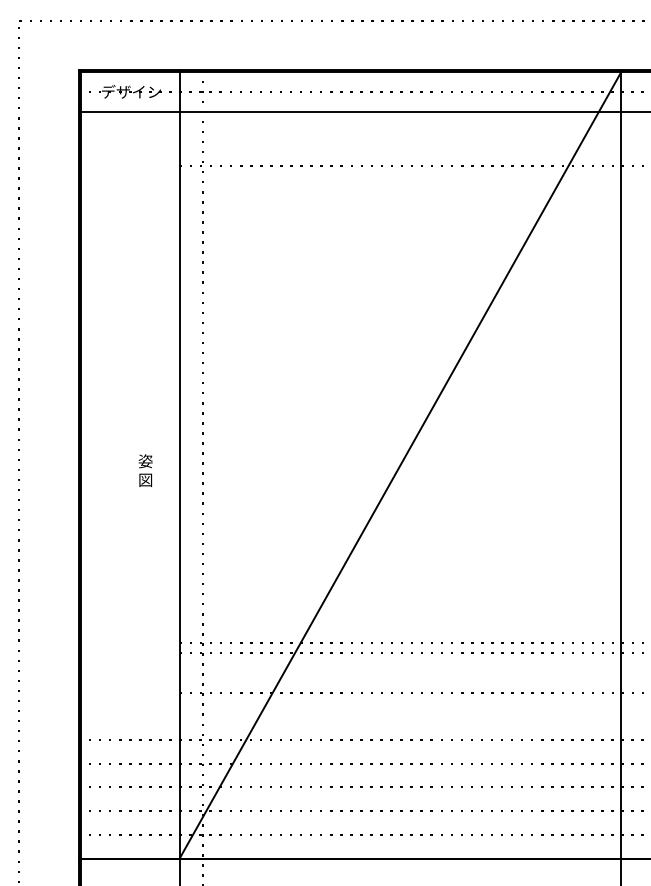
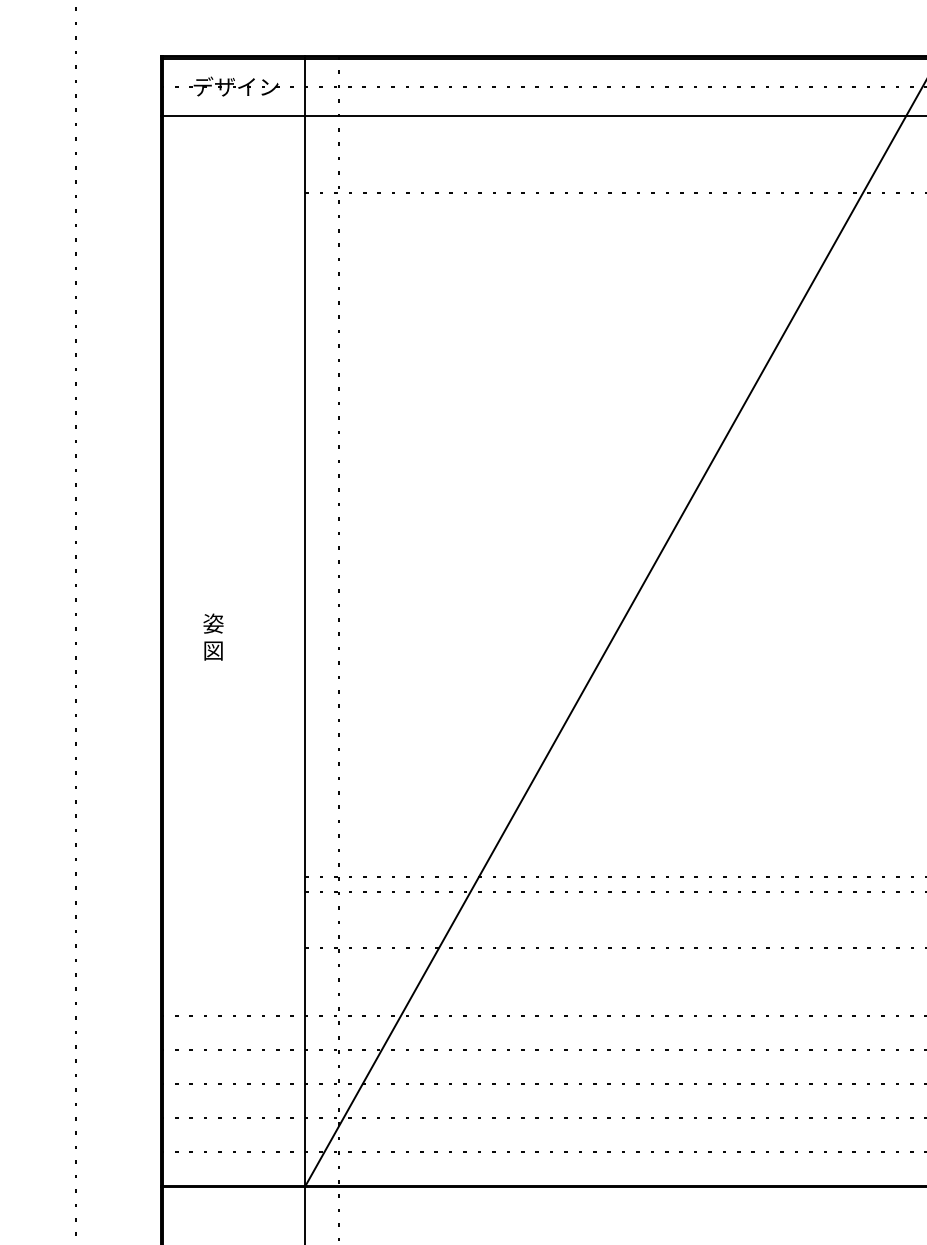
text: (145, 470) -> (213, 636), moved

